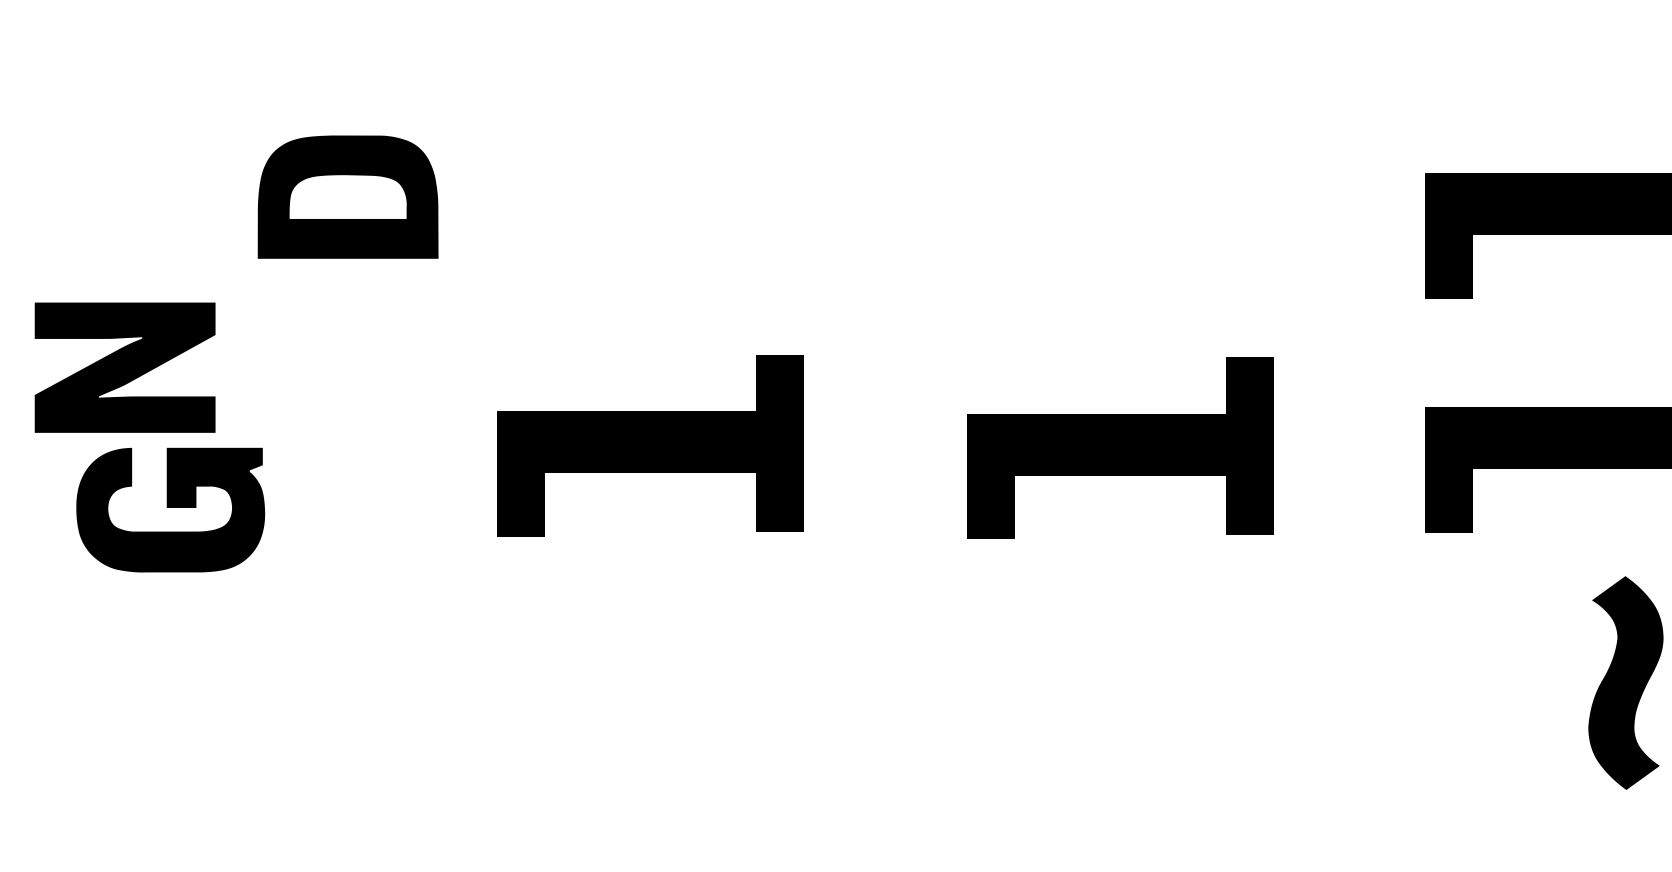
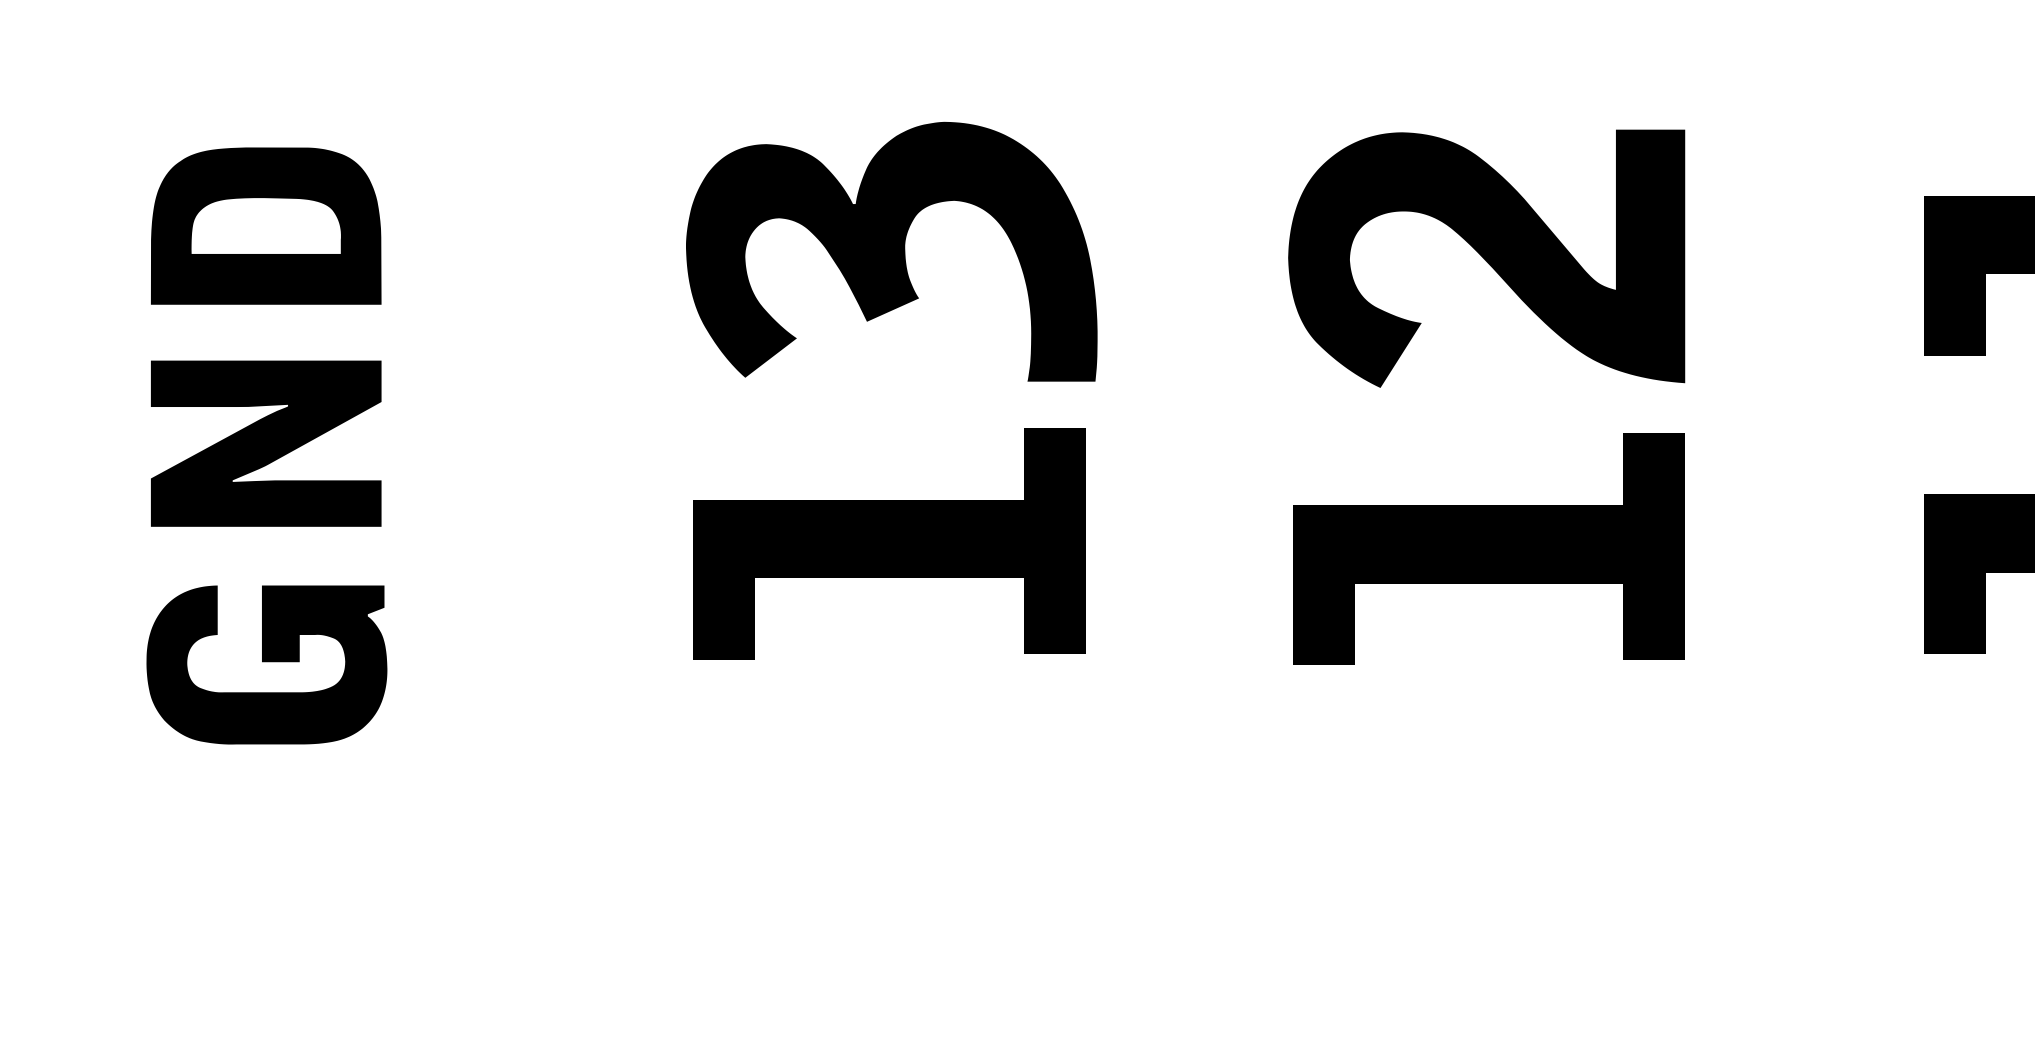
part: (347, 196) -> (265, 225), moved
fill: (615, 217) -> (891, 252), added
fill: (1081, 222) -> (1486, 258), added
part: (650, 445) -> (889, 542), moved
part: (1120, 447) -> (1488, 548), moved
part: (170, 509) -> (266, 664), moved

